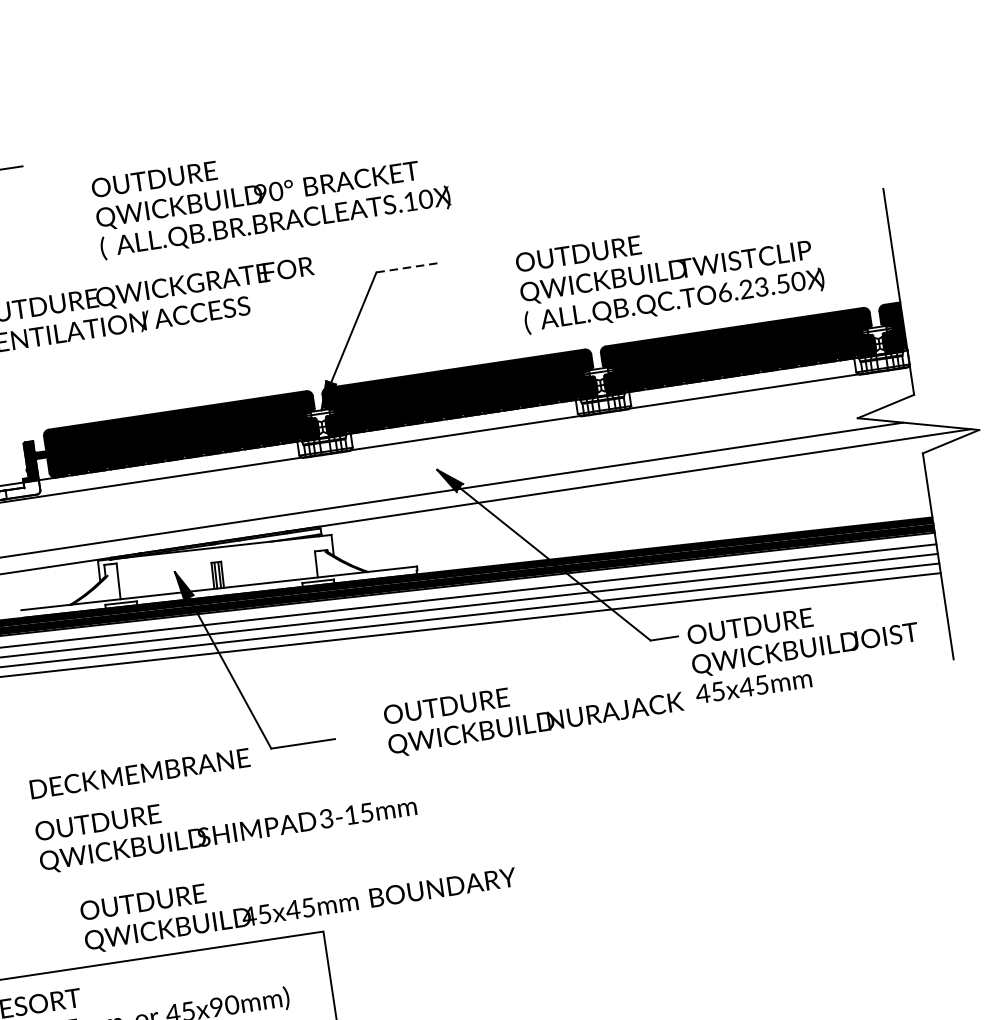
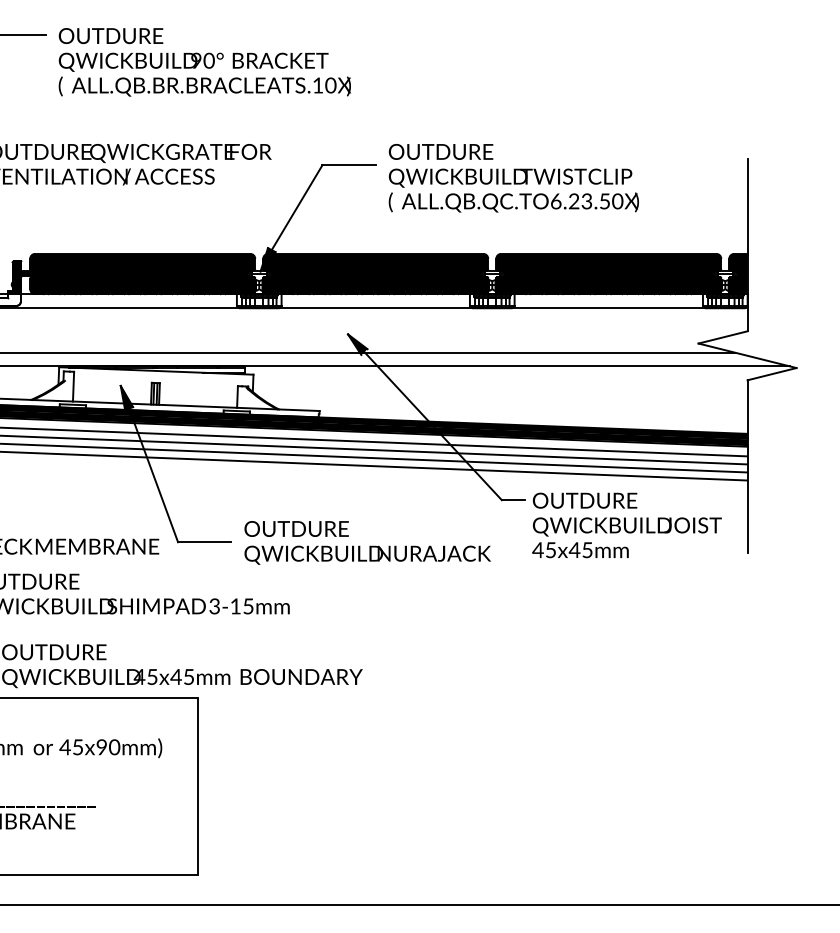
text: (270, 194) -> (204, 62), moved
line: (408, 267) -> (349, 165), dashed -> solid
text: (669, 272) -> (513, 178), moved
text: (533, 709) -> (367, 542), moved

